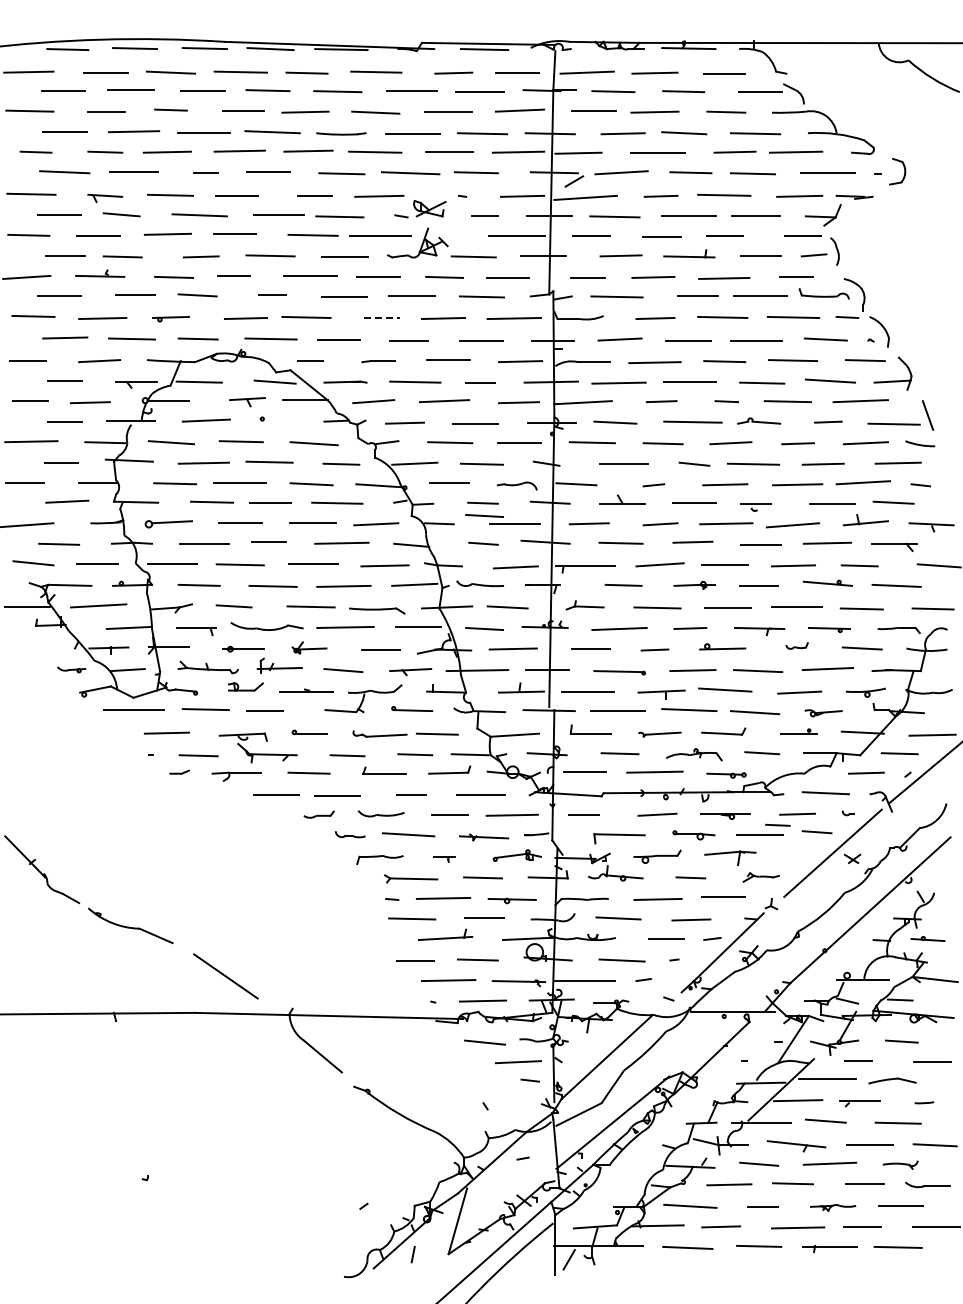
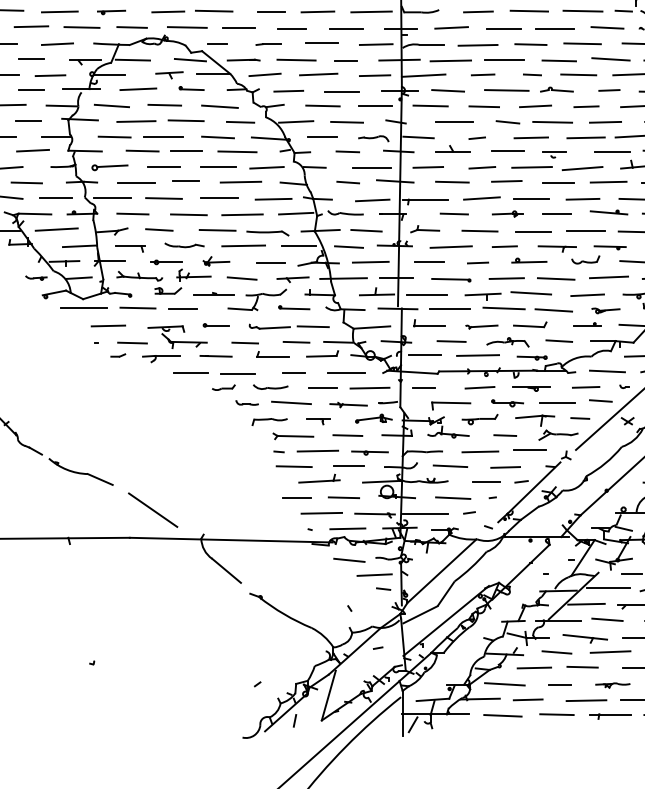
line: (382, 317) -> (271, 11), dashed -> solid
line: (276, 420) -> (191, 89), added
line: (484, 515) -> (348, 161), removed
part: (267, 626) -> (184, 245), size x0.71
part: (796, 645) -> (585, 259), size x1.67
line: (777, 824) -> (579, 417), moved
part: (444, 859) -> (318, 421), size x1.43
part: (761, 877) -> (558, 435), size x1.43

